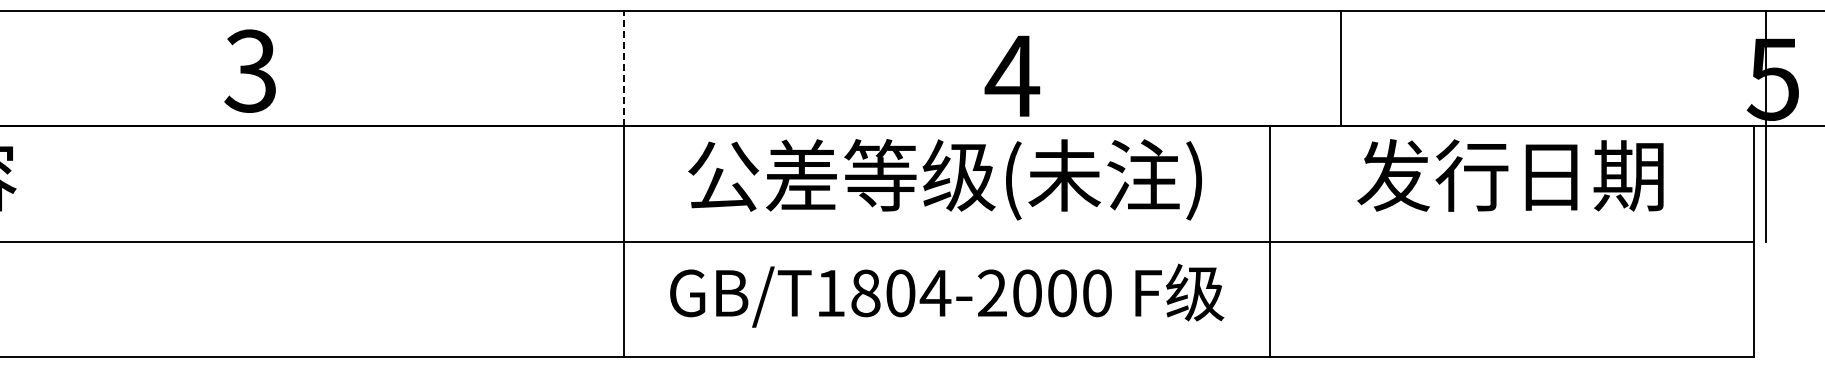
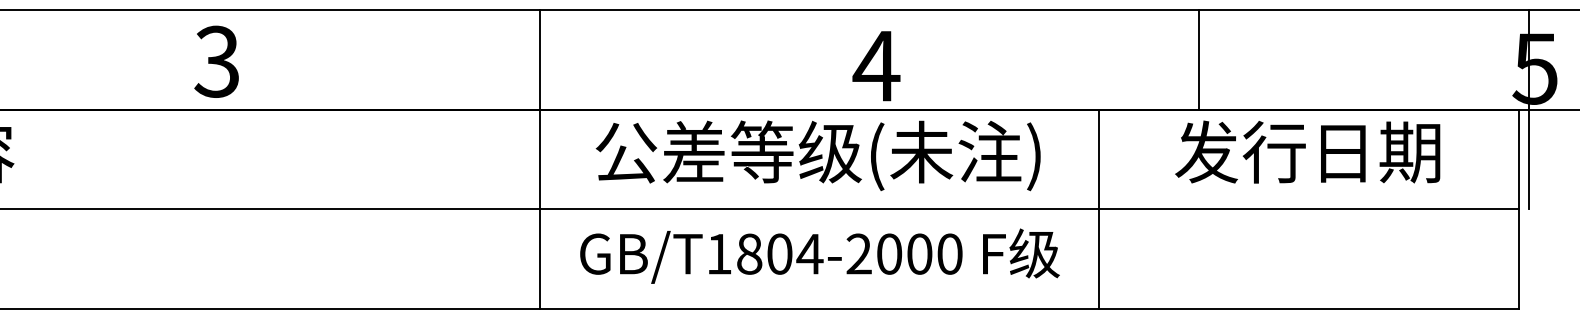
line: (623, 68) -> (539, 59), dashed -> solid
line: (1341, 68) -> (1199, 59), moved

